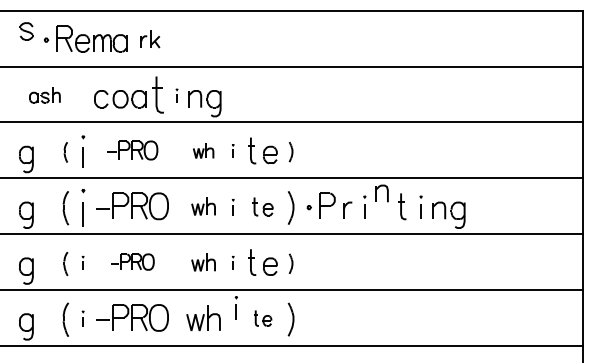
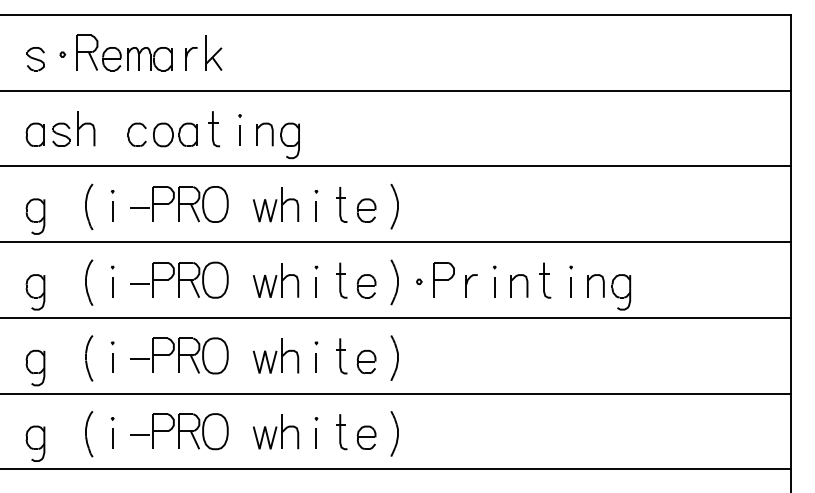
part: (26, 31) -> (35, 59), moved
part: (150, 38) -> (203, 52), size x1.43
part: (158, 94) -> (214, 128), size x0.71
part: (44, 95) -> (60, 129), size x1.67
part: (176, 95) -> (239, 129), size x1.67
part: (82, 150) -> (111, 204), size x0.71
part: (132, 150) -> (179, 204), size x1.43
part: (203, 150) -> (275, 204), size x1.67
part: (232, 150) -> (315, 204), size x1.67
part: (290, 151) -> (393, 205), size x1.67
part: (65, 152) -> (88, 207), size x1.67
part: (381, 193) -> (518, 285), moved
part: (82, 206) -> (111, 280), size x0.62
part: (203, 206) -> (275, 280), size x1.43
part: (232, 206) -> (315, 280), size x1.43
part: (262, 206) -> (355, 280), size x1.43
part: (132, 261) -> (179, 355), size x1.67
part: (82, 262) -> (111, 356), size x1.67
part: (203, 262) -> (275, 356), size x1.43
part: (232, 262) -> (315, 356), size x1.67
part: (65, 263) -> (88, 357), size x1.43
part: (290, 263) -> (393, 357), size x1.67
part: (235, 307) -> (315, 432), moved
part: (82, 318) -> (111, 432), size x1.43
part: (262, 318) -> (355, 432), size x1.67

